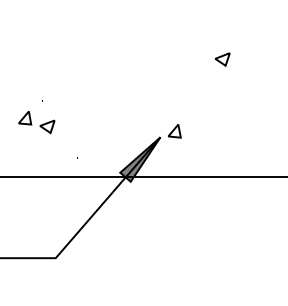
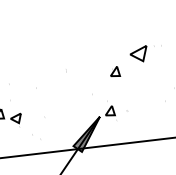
part: (222, 59) -> (138, 54), size x1.6
part: (187, 79) -> (114, 72), added

